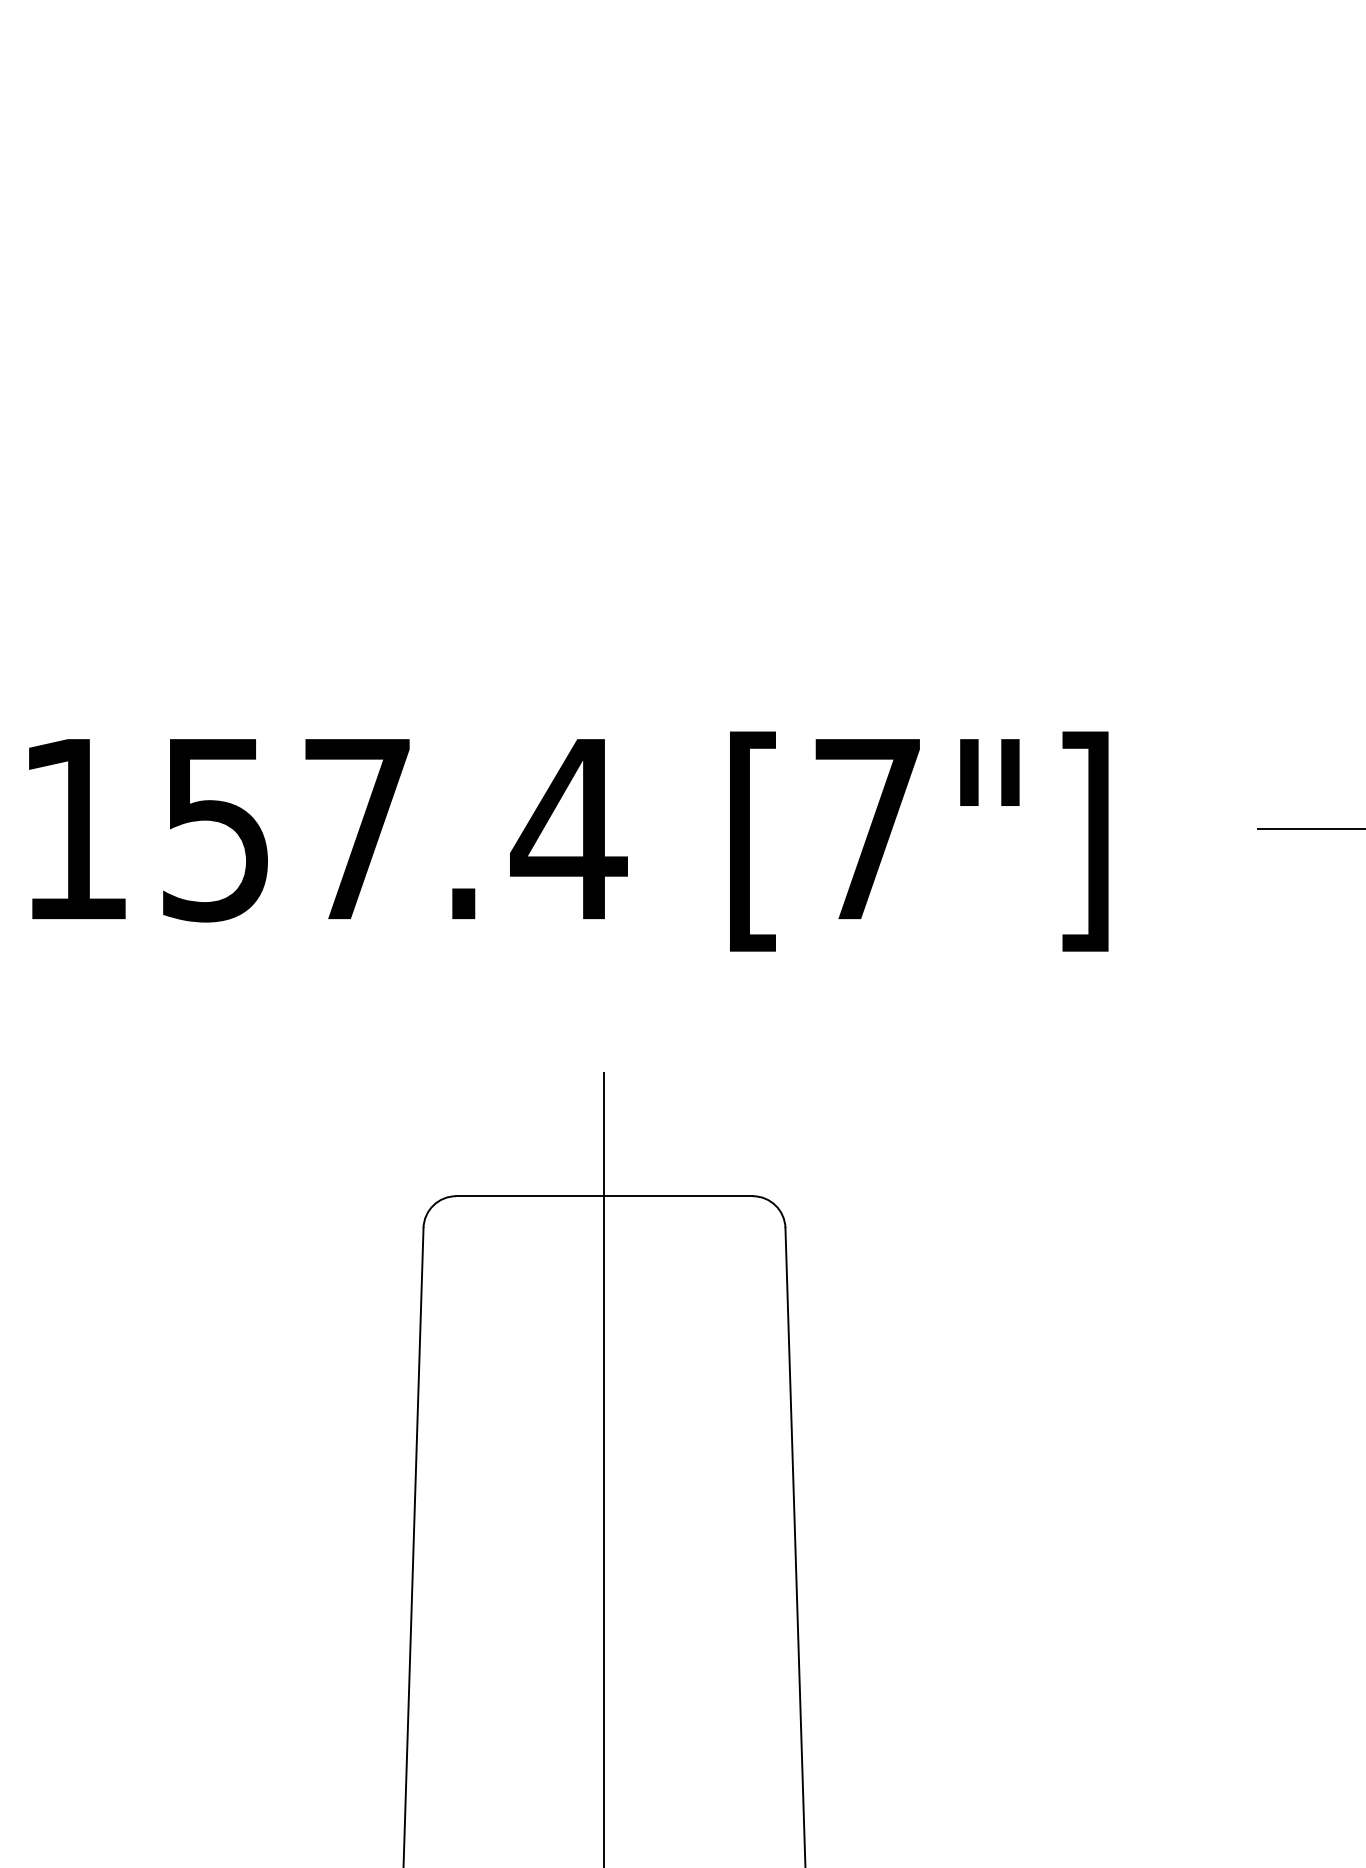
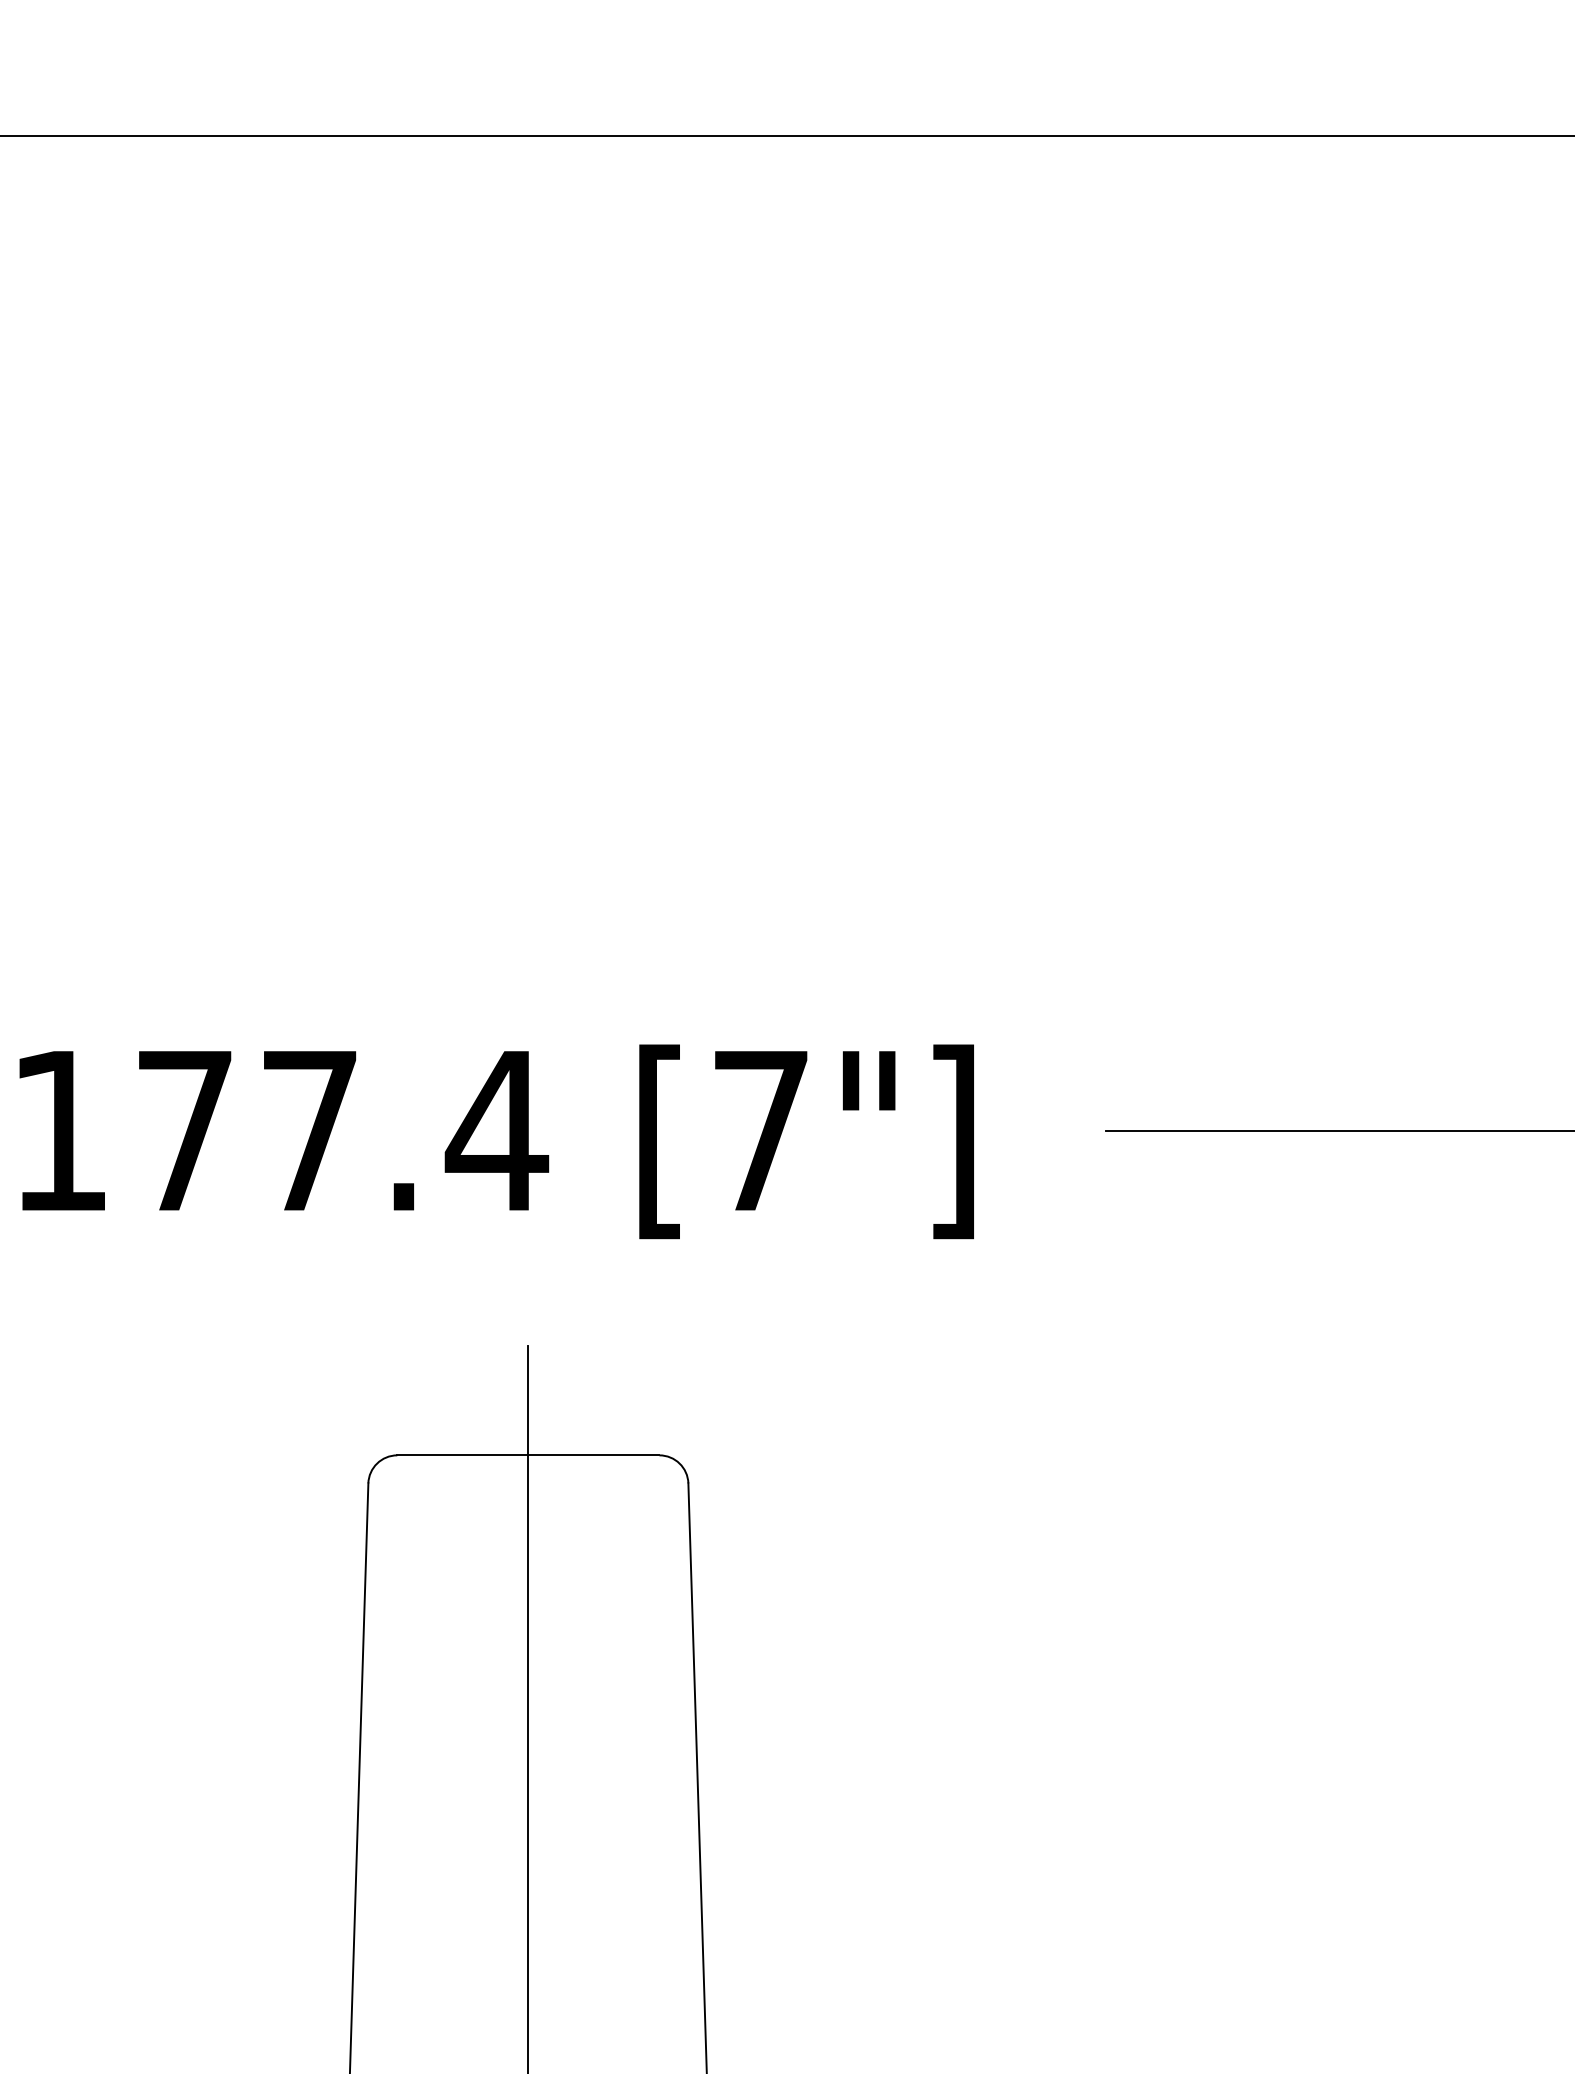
text: (215, 831) -> (184, 1132), 157.4 -> 177.4

